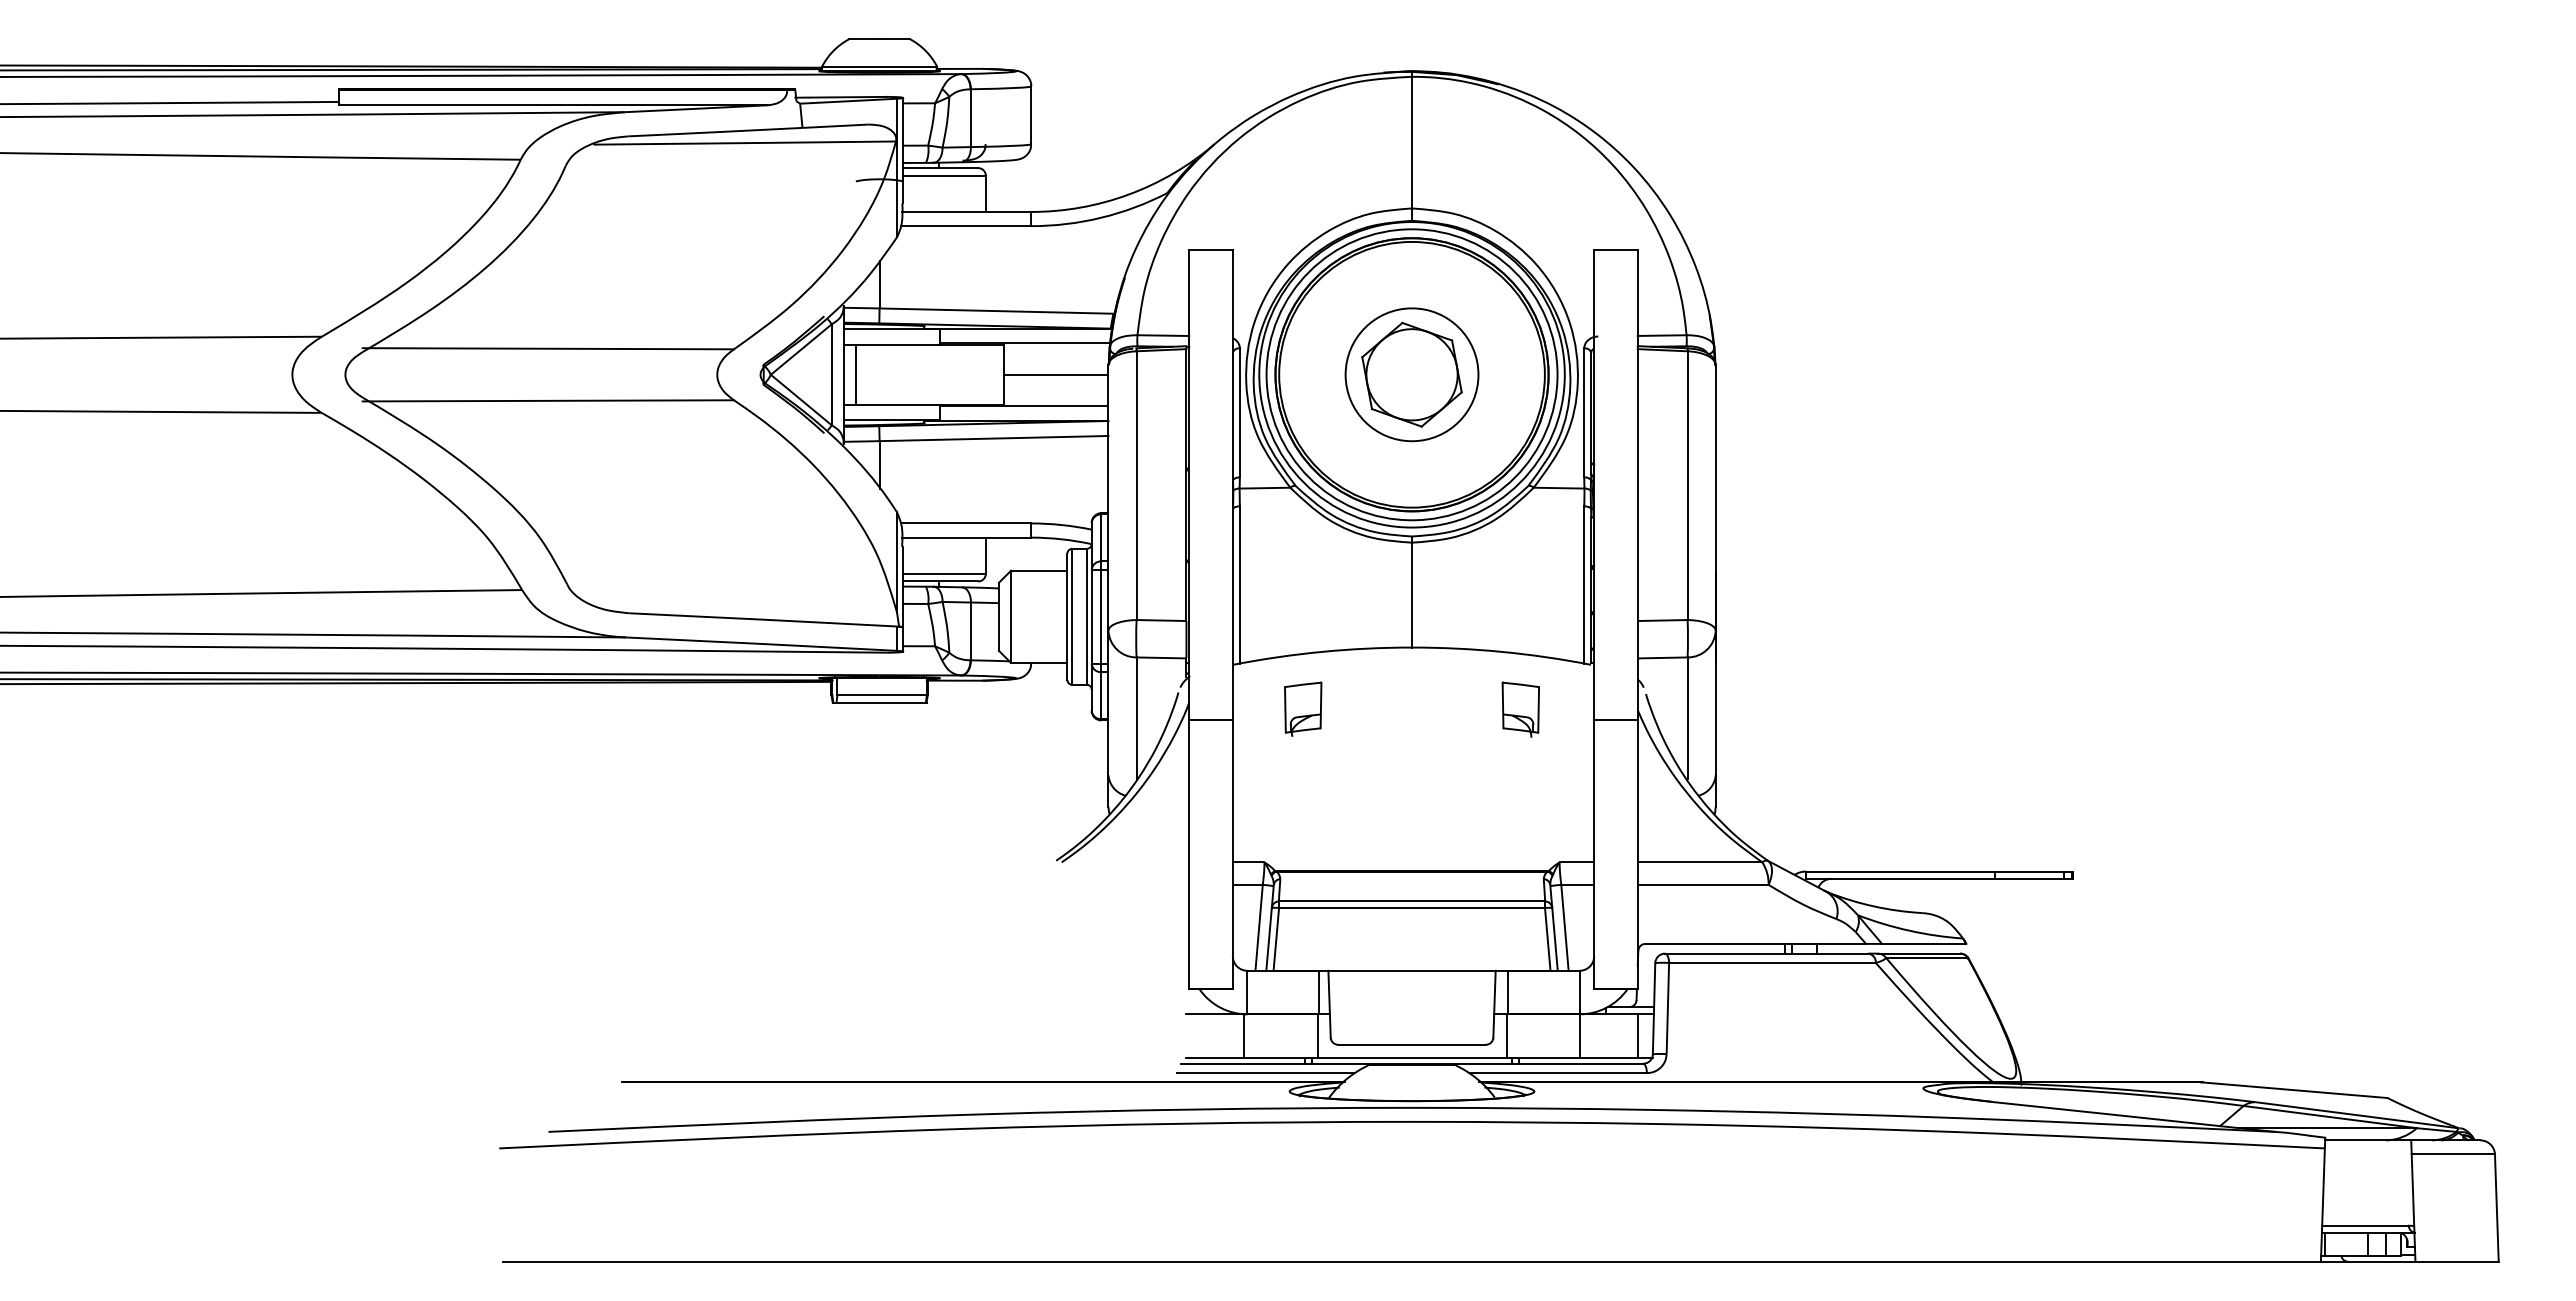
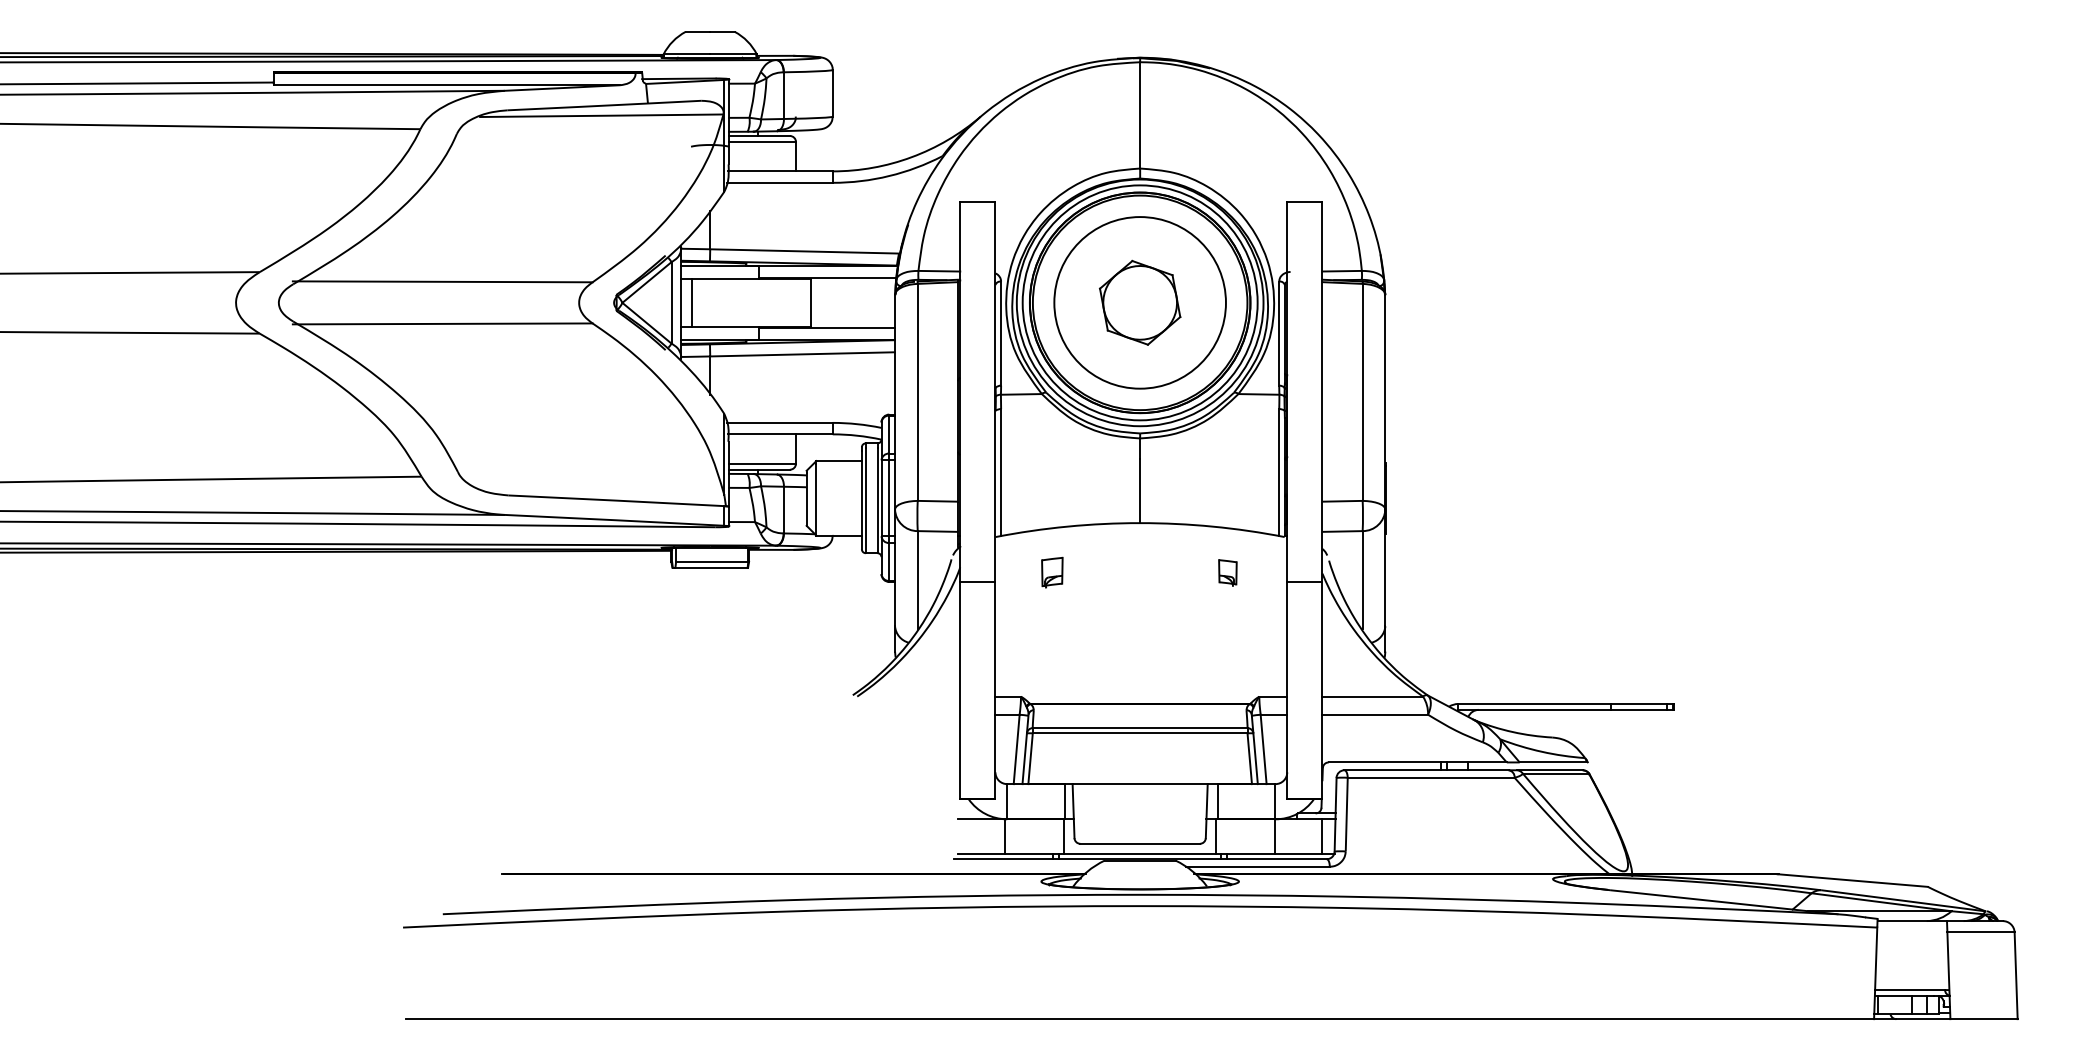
line: (1055, 374) -> (852, 302), removed
circle: (1411, 374) -> (1139, 302), size x1.6
part: (1303, 708) -> (1052, 572), size x0.7
part: (1520, 709) -> (1227, 573), size x0.6
line: (1265, 1073) -> (1021, 867), removed

